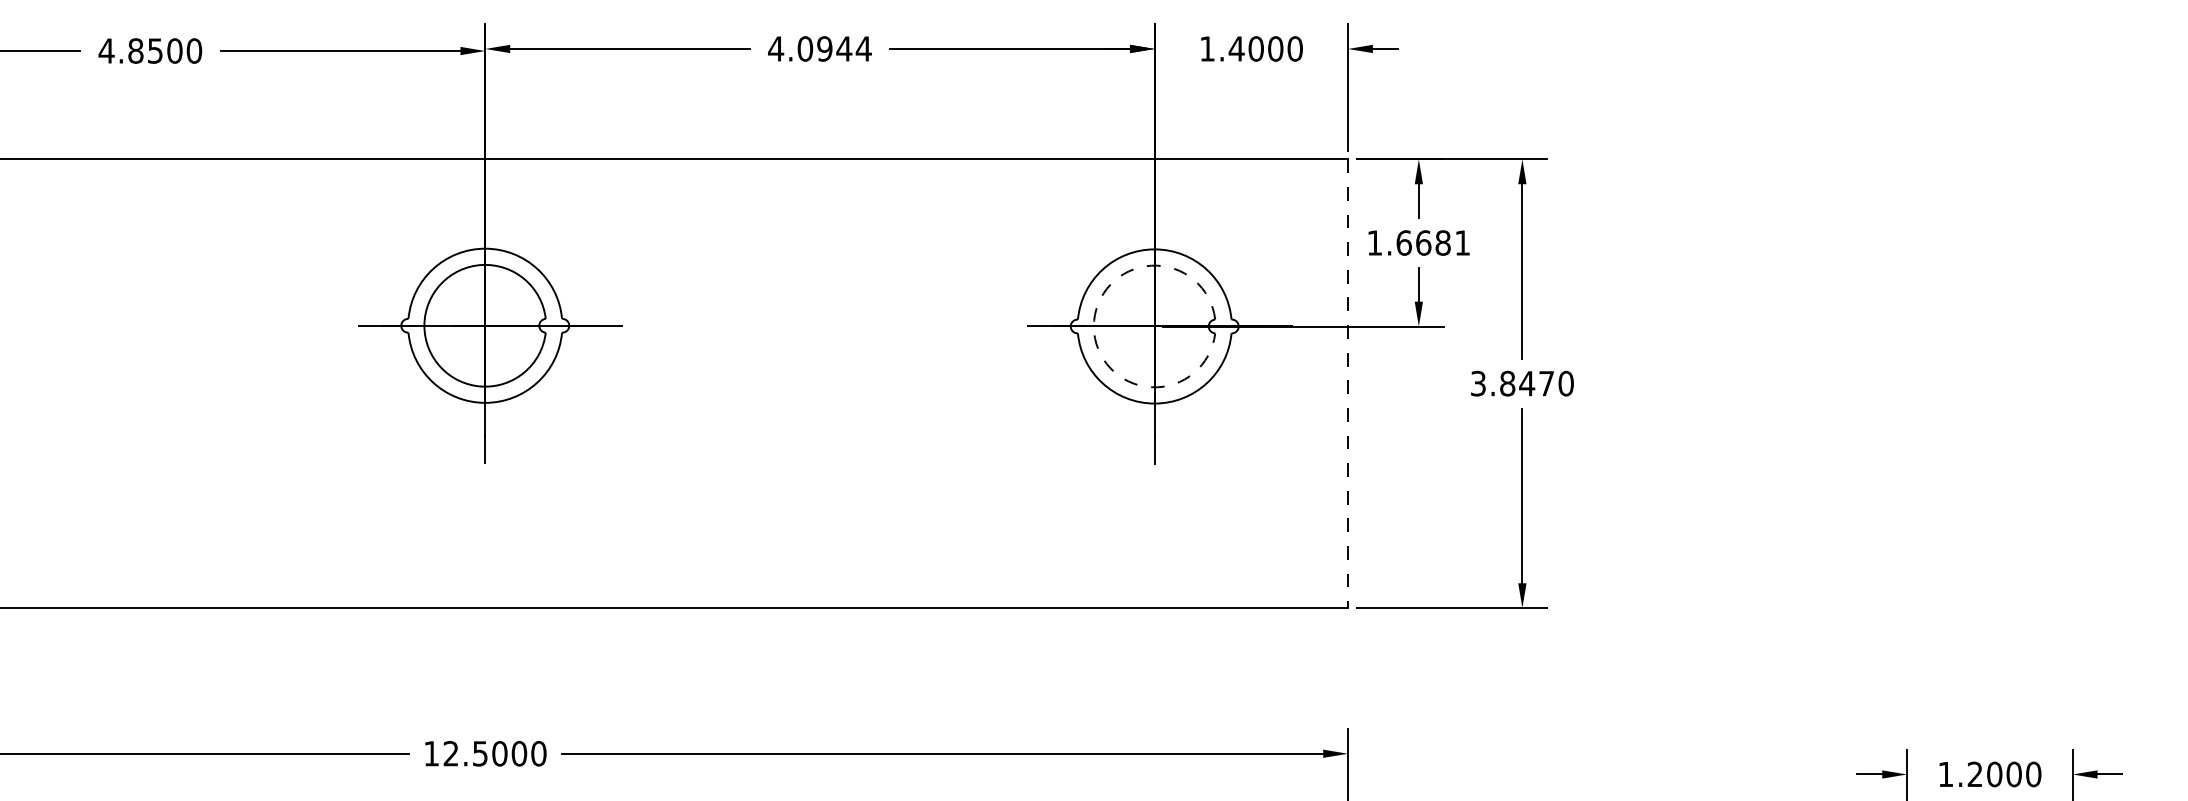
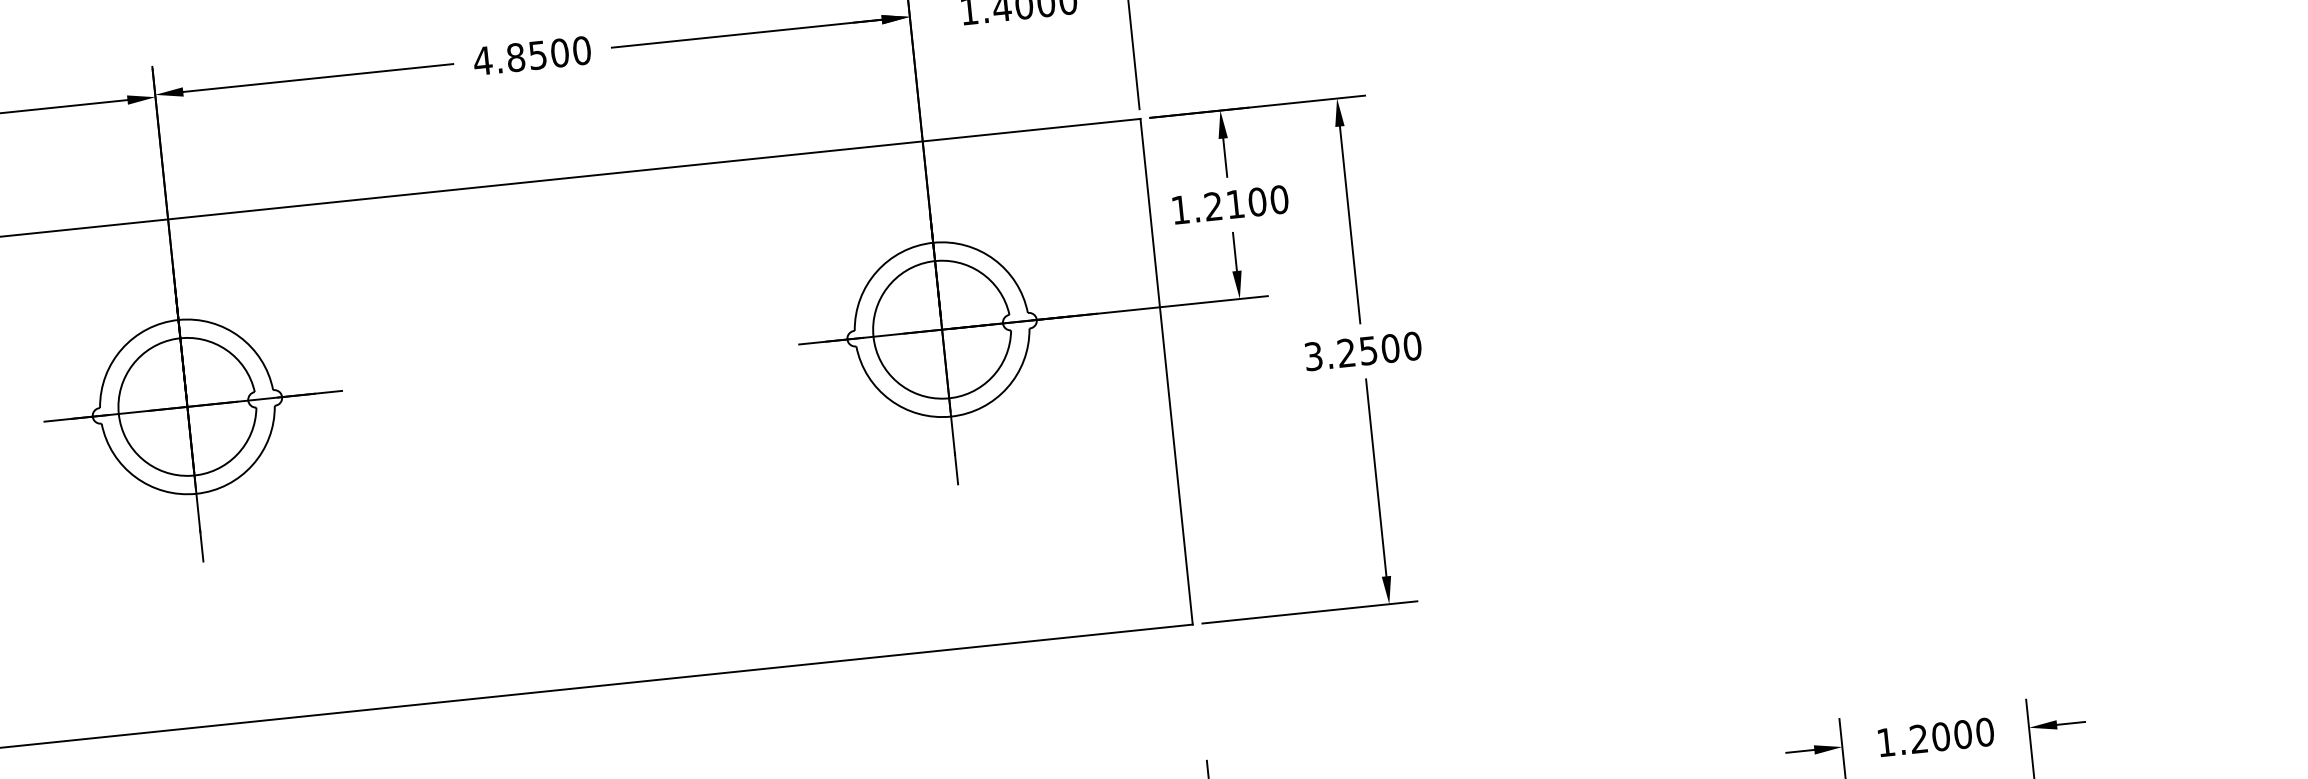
text: (834, 48) -> (548, 53), 4.0944 -> 4.8500
text: (1433, 242) -> (1246, 202), 1.6681 -> 1.2100
arc: (1093, 326) -> (873, 336), dashed -> solid
text: (1527, 383) -> (1368, 350), 3.8470 -> 3.2500
line: (1347, 384) -> (1166, 372), dashed -> solid

